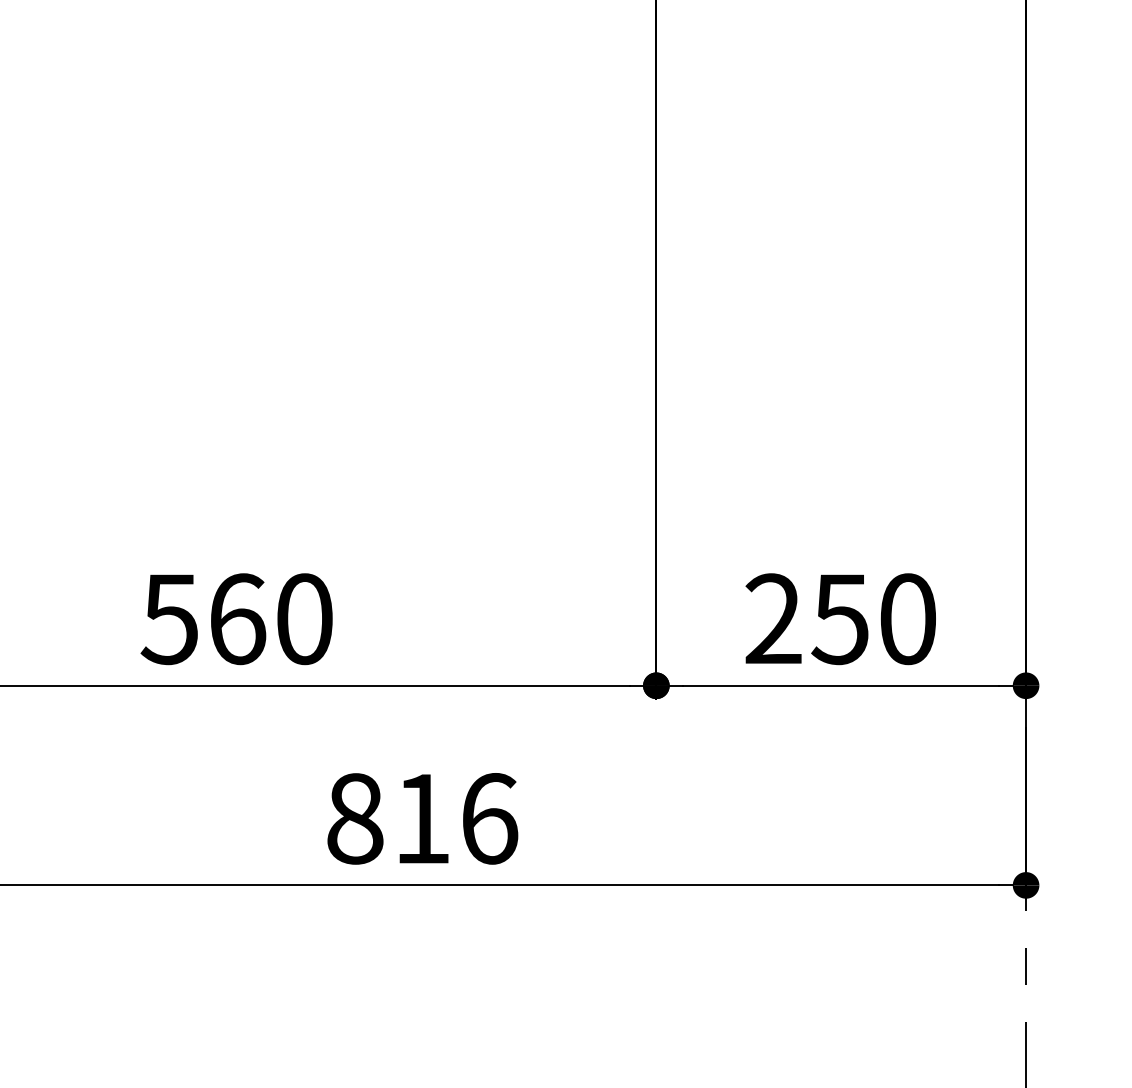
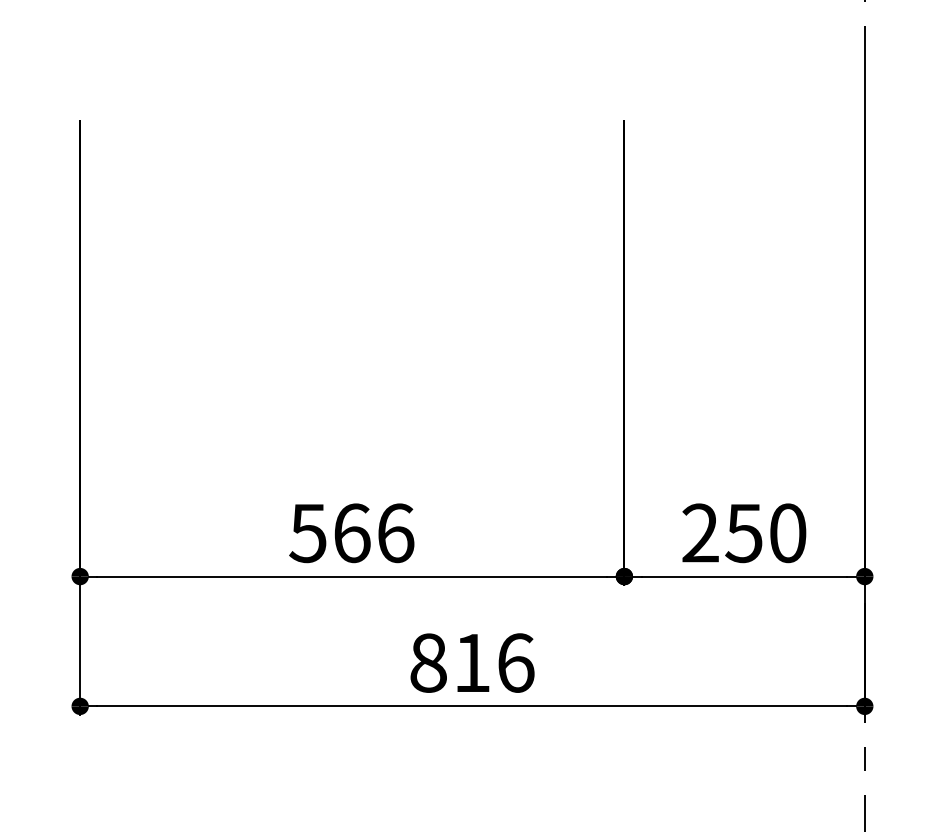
text: (305, 619) -> (396, 533), 560 -> 566

